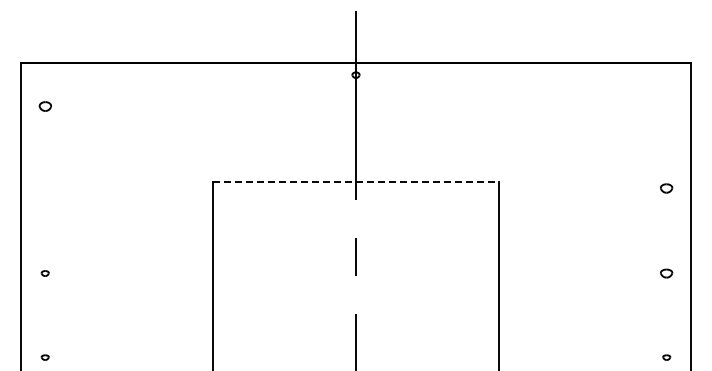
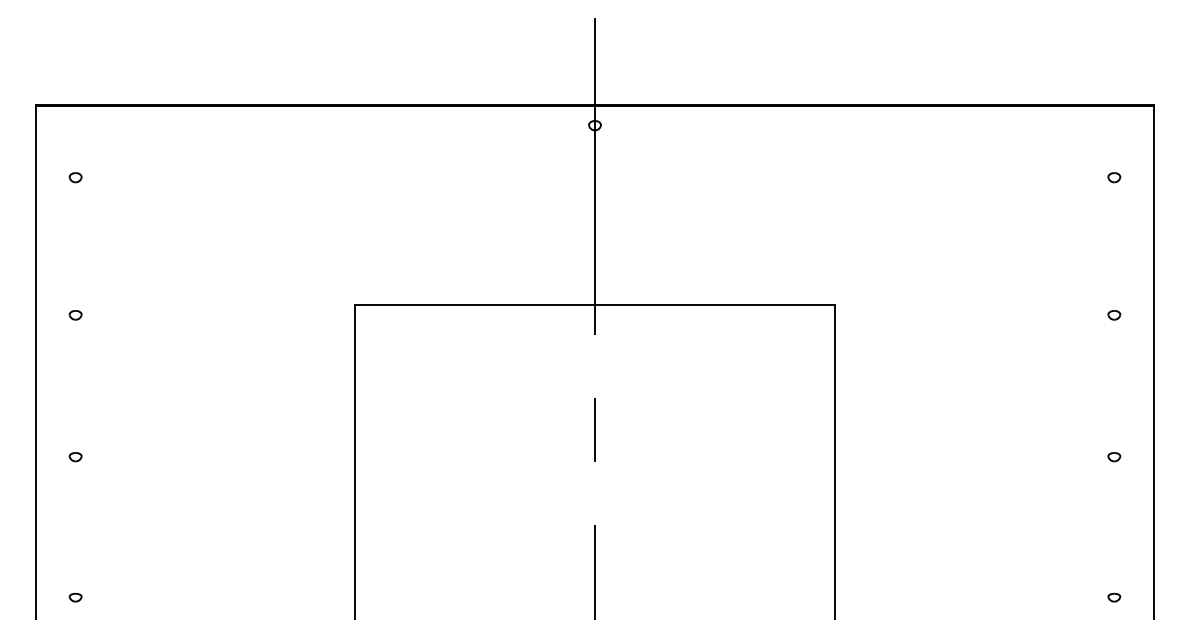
part: (44, 105) -> (74, 176), size x0.62
part: (666, 105) -> (1113, 176), added
line: (356, 182) -> (595, 304), dashed -> solid
part: (44, 188) -> (74, 315), added
part: (666, 188) -> (1113, 315), size x0.62
part: (666, 273) -> (1113, 457), size x0.62

